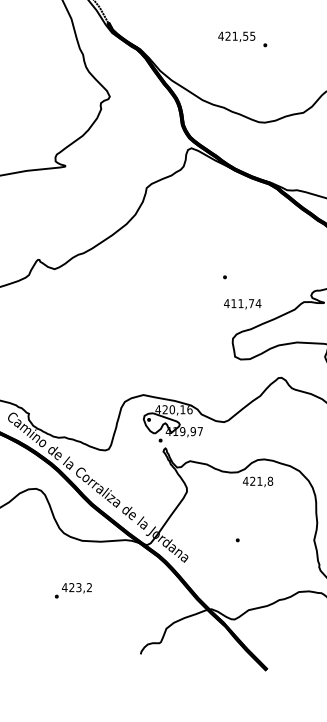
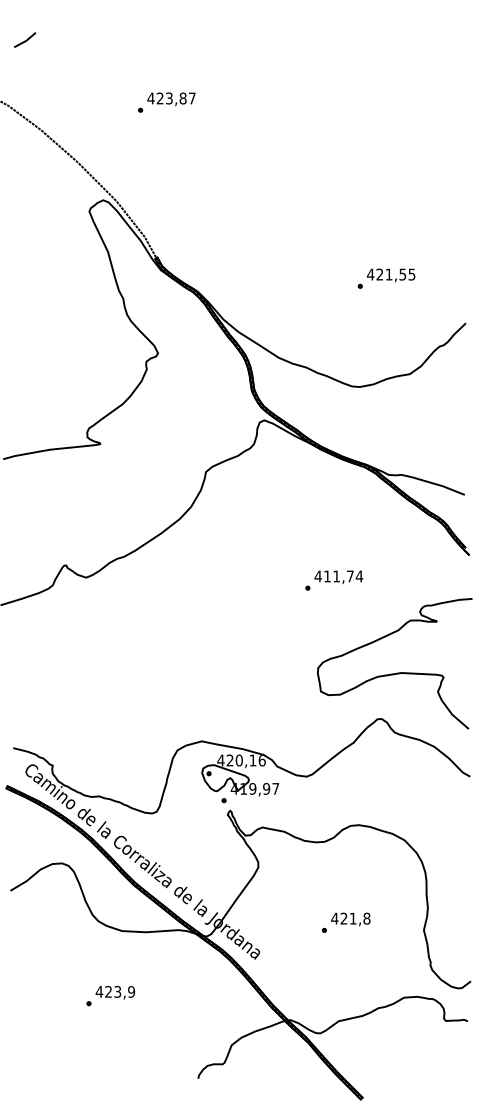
text: (237, 36) -> (391, 275), moved
text: (242, 303) -> (338, 576), moved
text: (257, 481) -> (350, 919), moved
text: (89, 587) -> (131, 991), 423,2 -> 423,9

